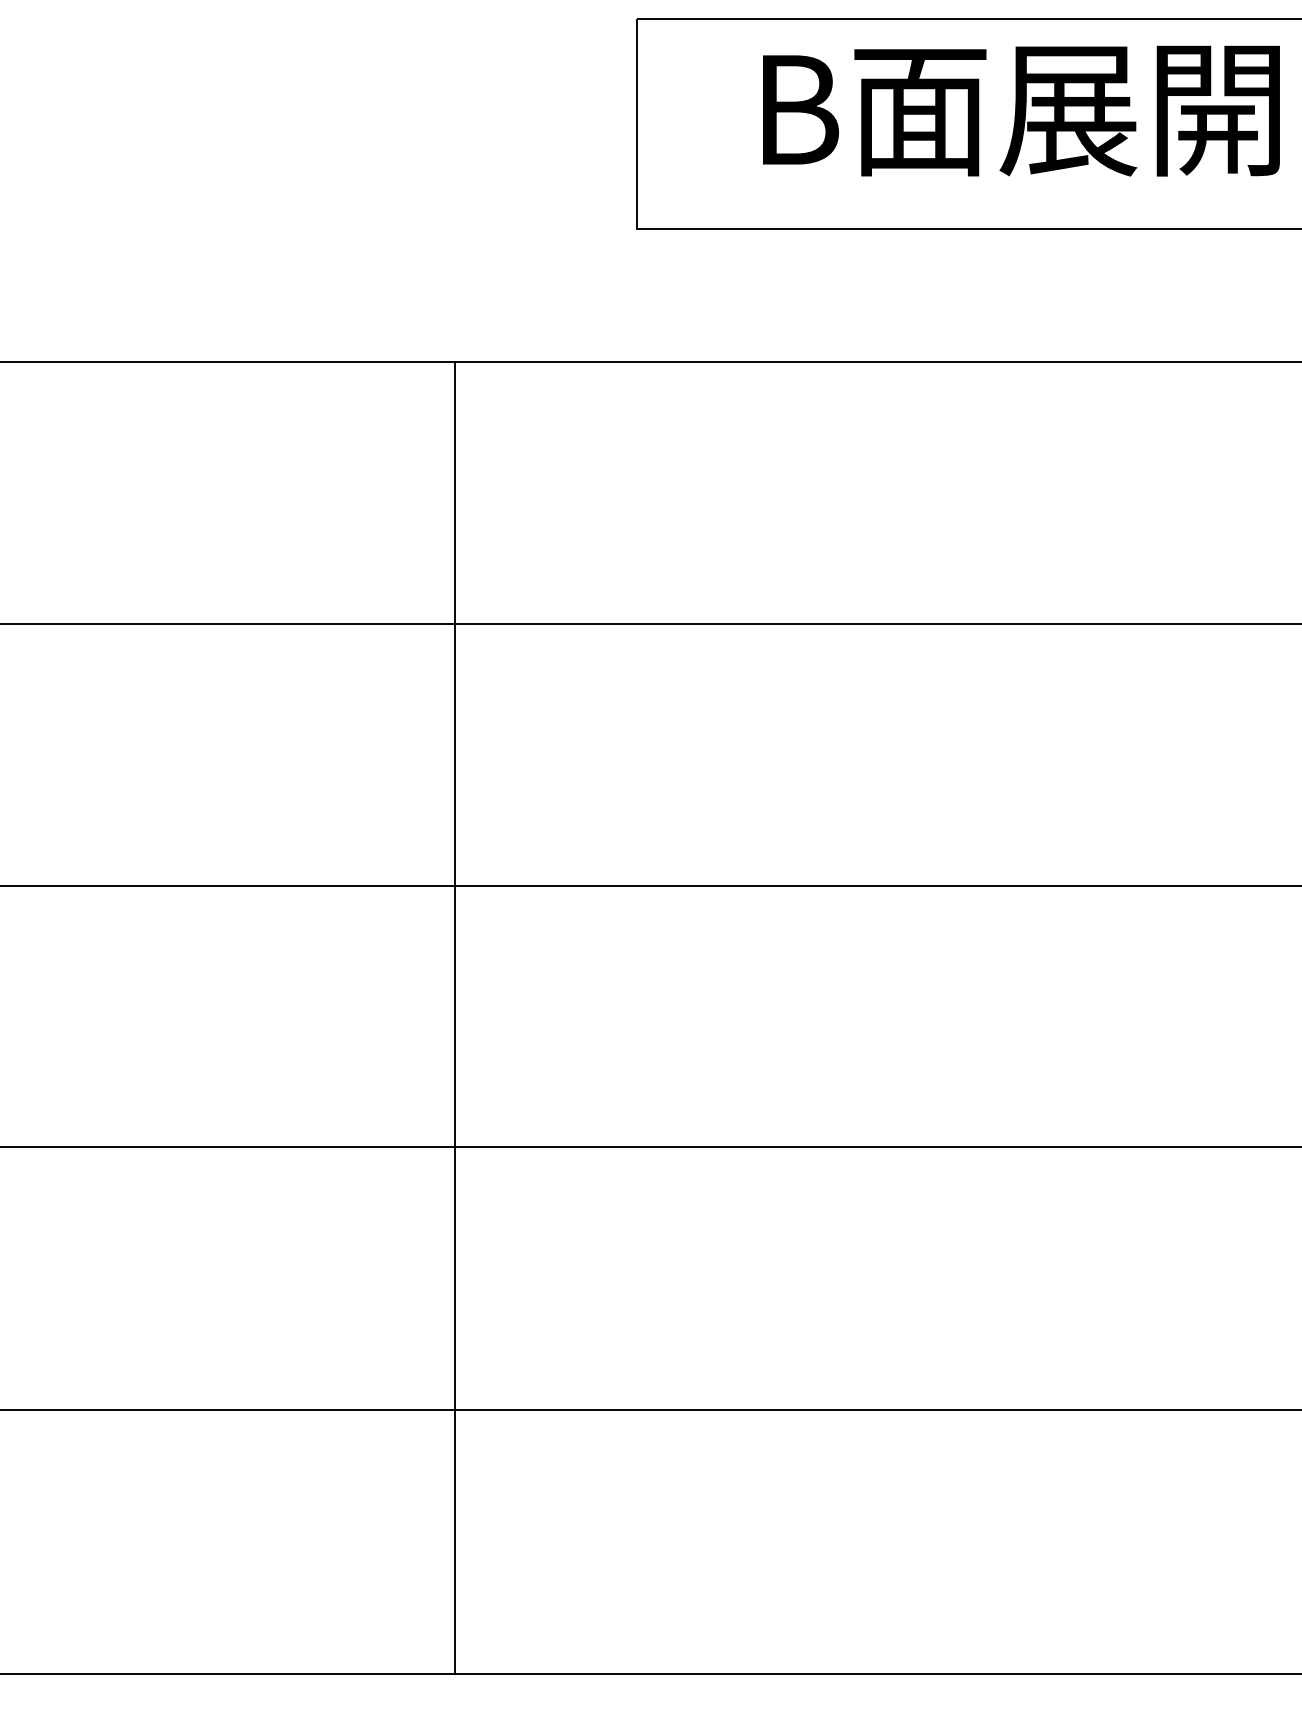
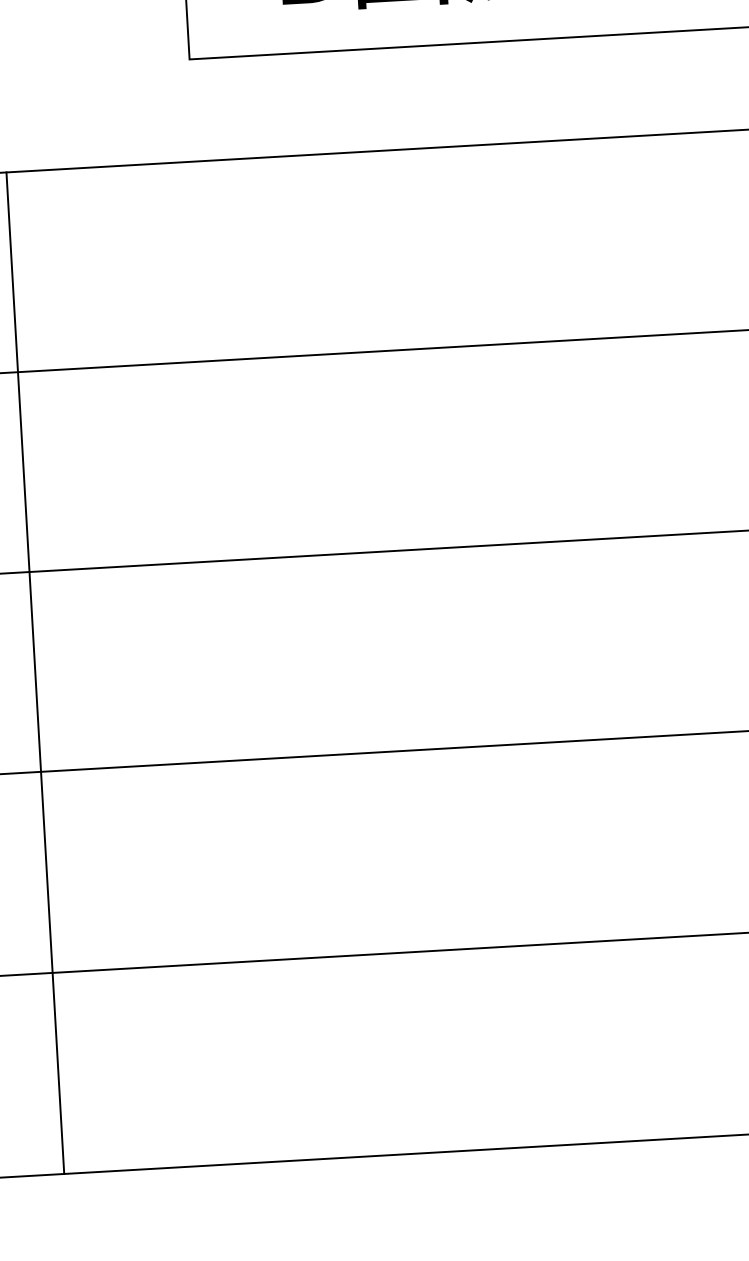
line: (454, 1017) -> (35, 672), moved

